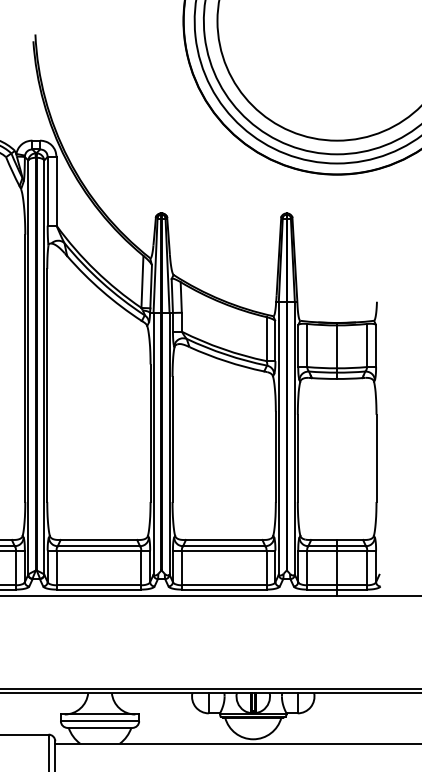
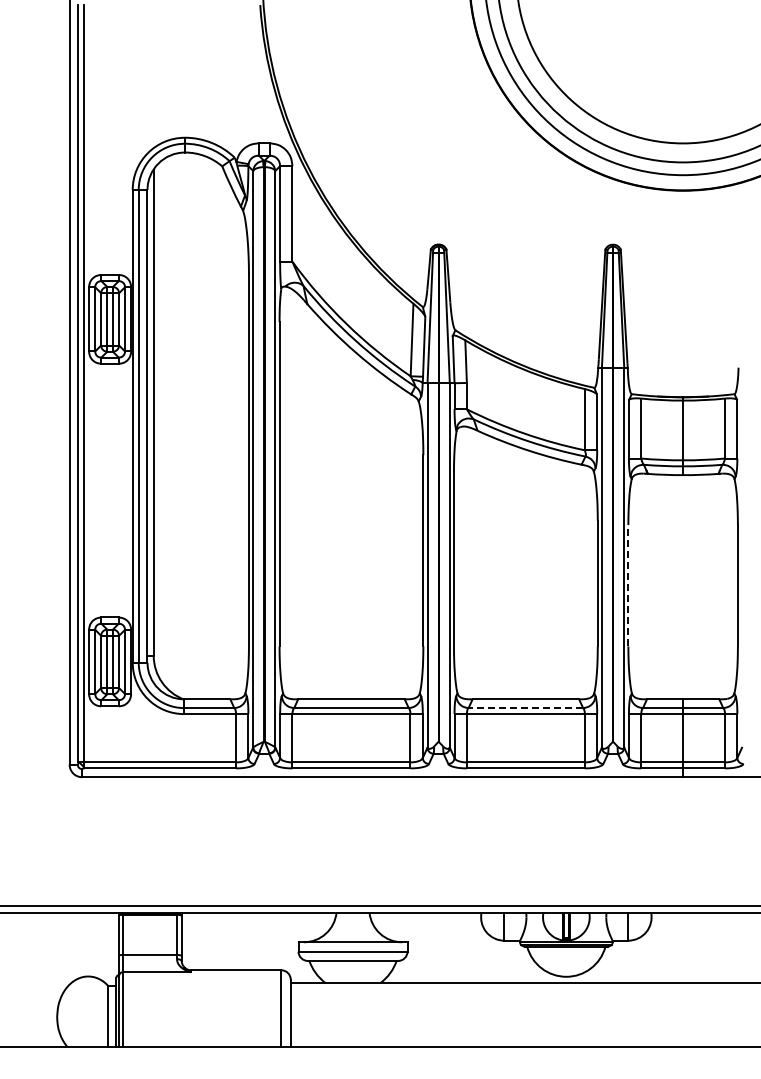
line: (297, 458) -> (628, 585), solid -> dashed
line: (223, 546) -> (525, 708), solid -> dashed

